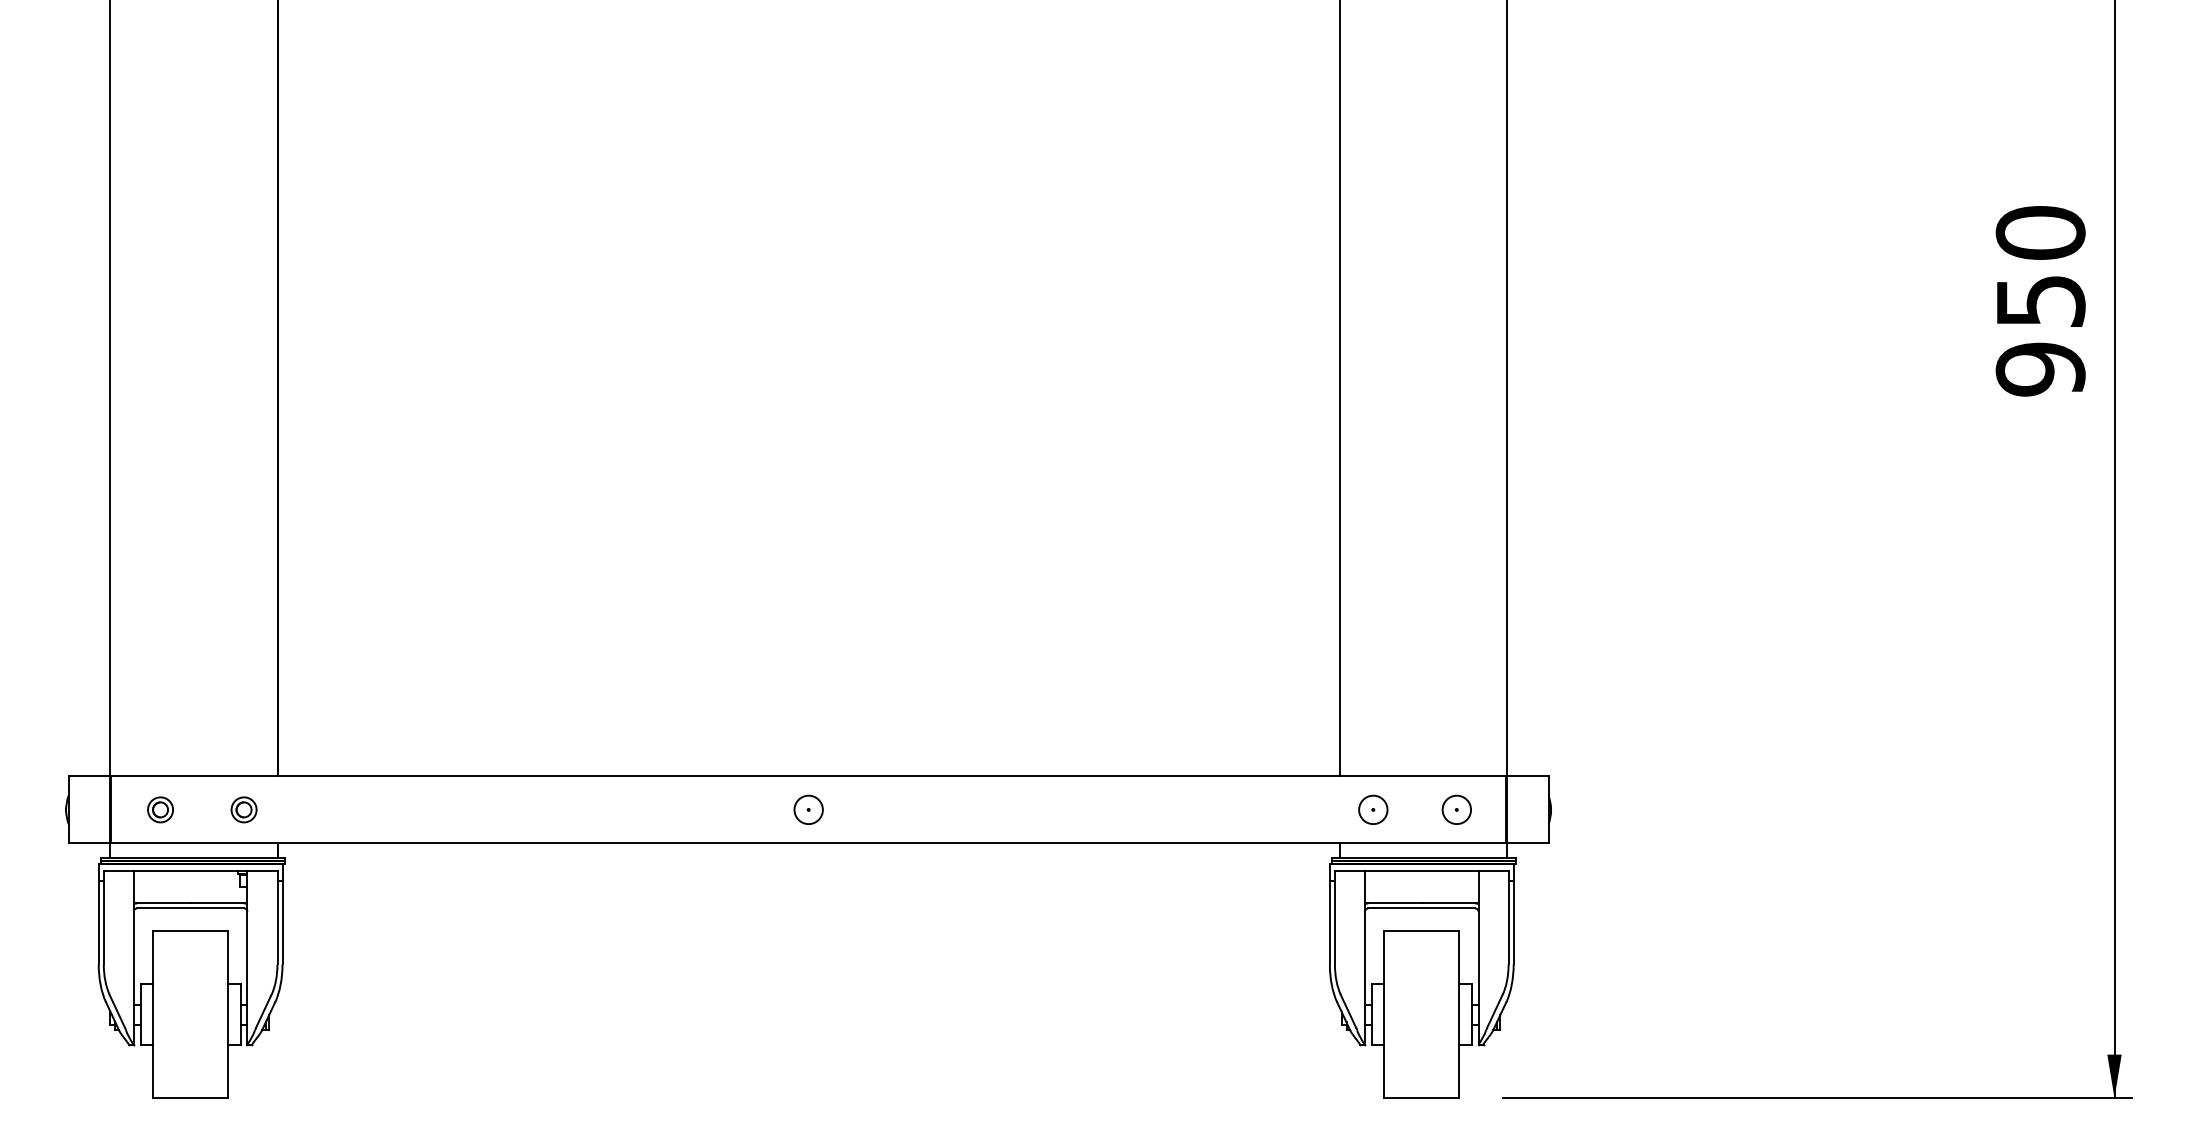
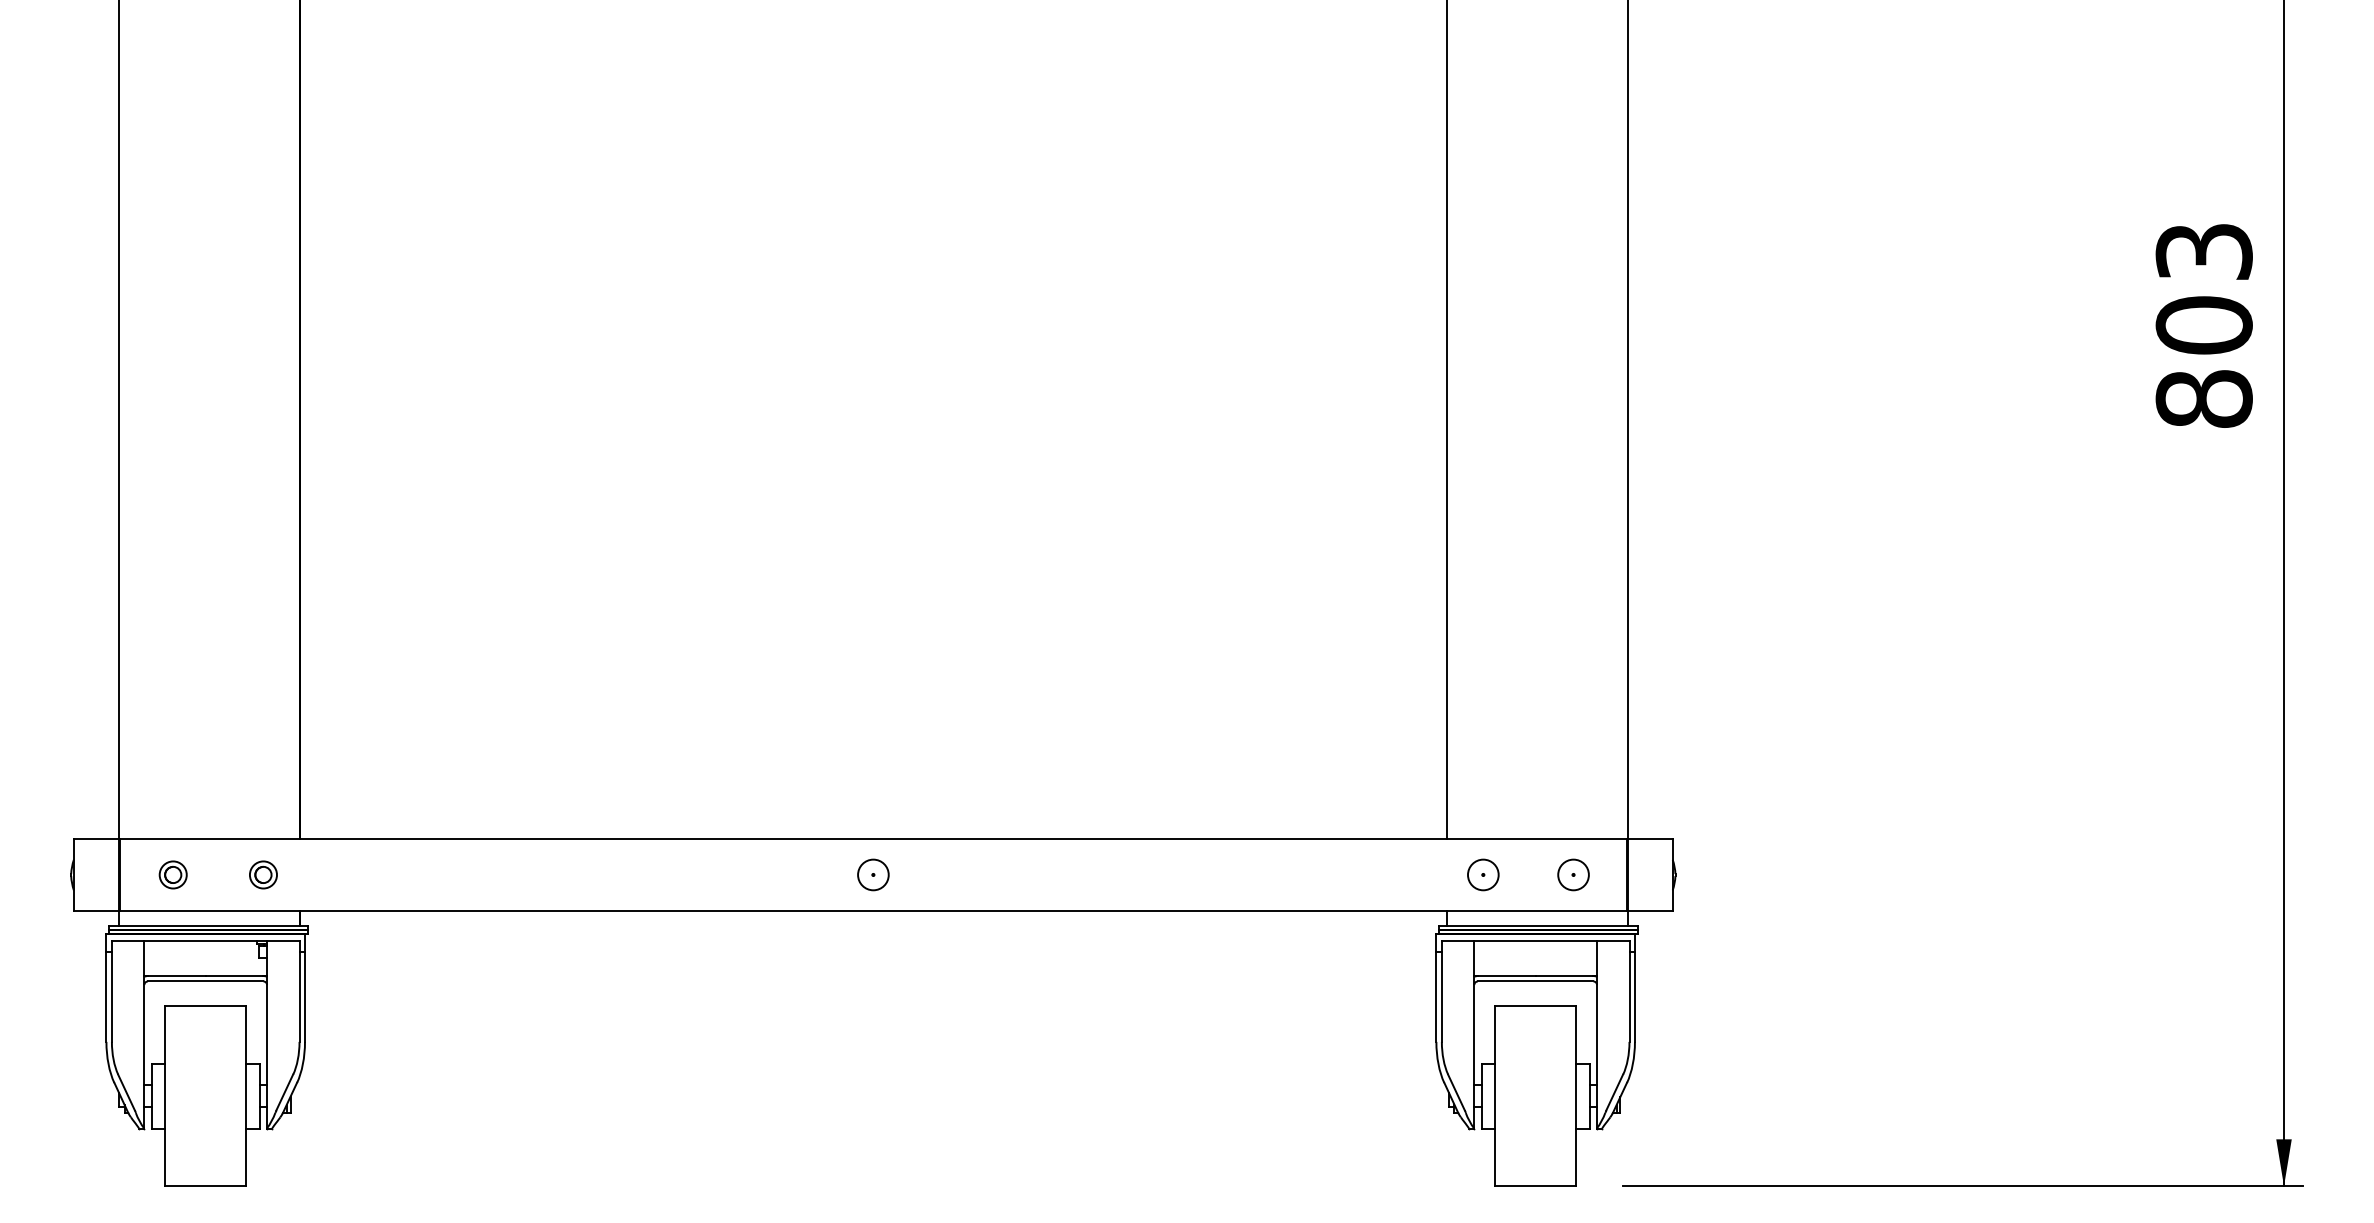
text: (2039, 301) -> (2203, 325), 950 -> 803

